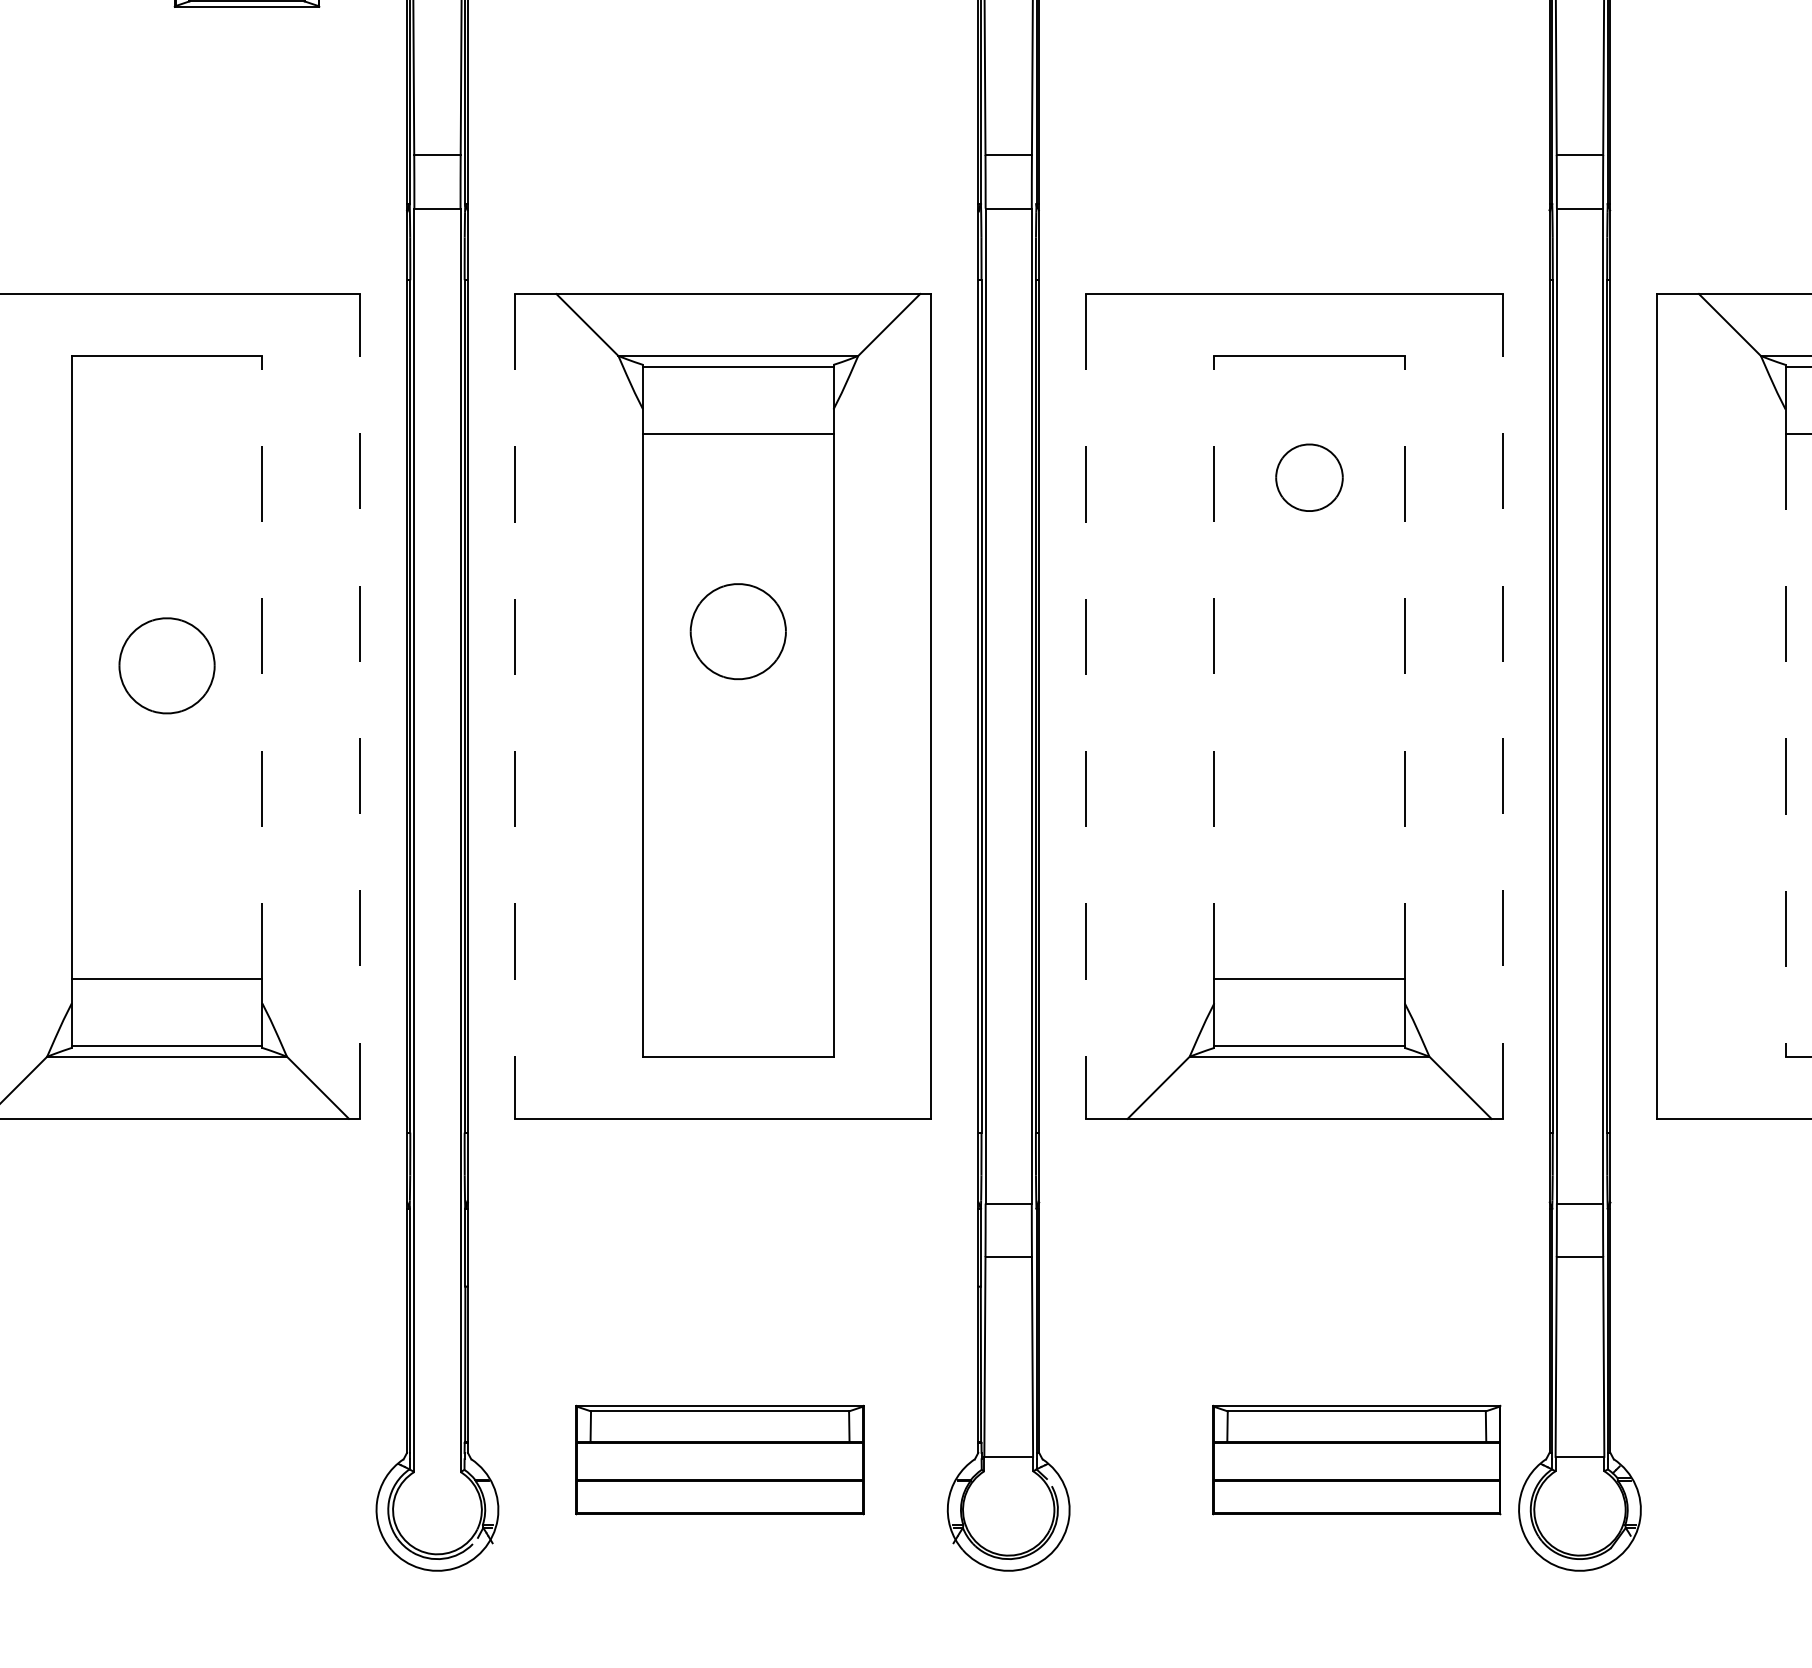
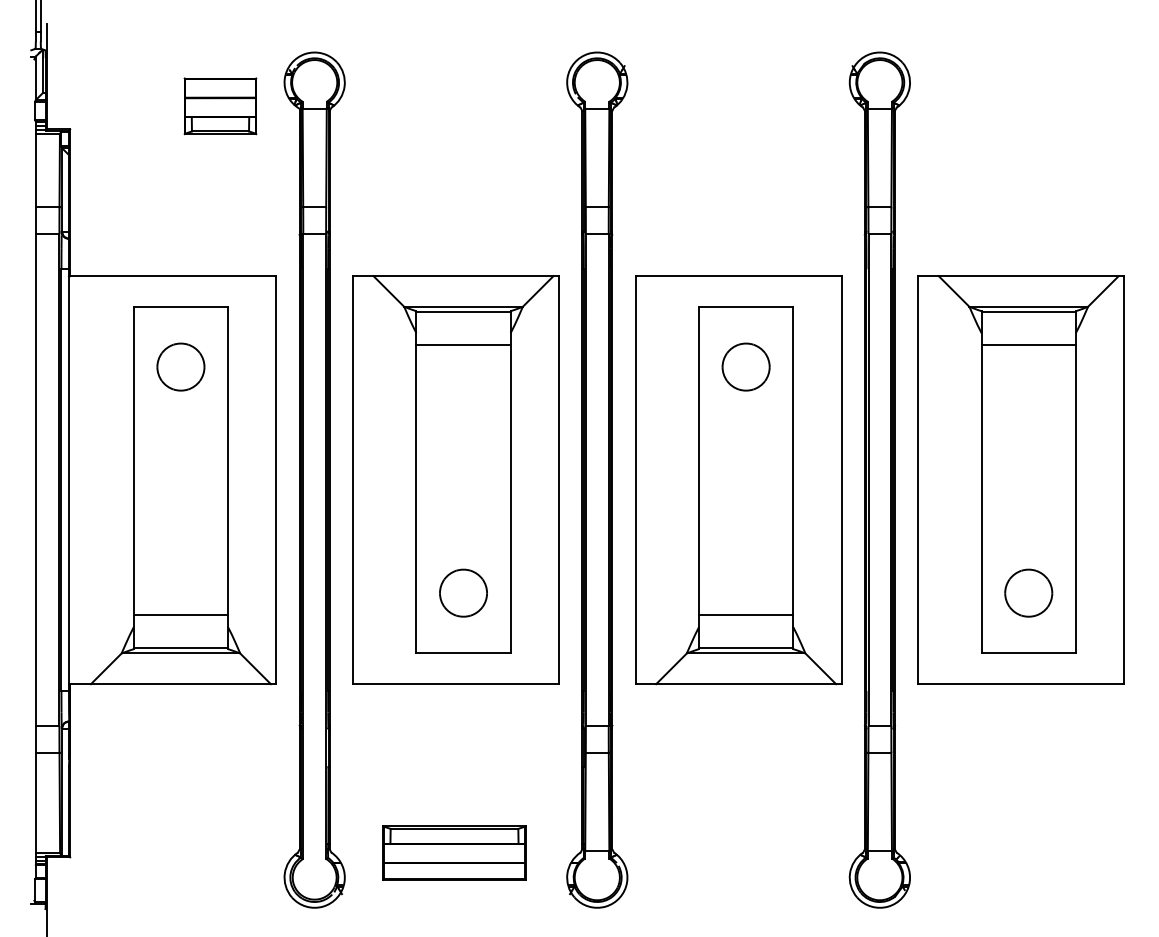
part: (1308, 476) -> (745, 366), size x1.43
part: (738, 630) -> (463, 592), moved
part: (166, 664) -> (180, 366), moved
line: (263, 666) -> (228, 460), dashed -> solid
line: (1215, 666) -> (699, 460), dashed -> solid
line: (1405, 666) -> (793, 460), dashed -> solid
line: (360, 705) -> (276, 479), dashed -> solid
line: (1502, 705) -> (841, 479), dashed -> solid
line: (513, 707) -> (352, 480), dashed -> solid
line: (1085, 707) -> (635, 480), dashed -> solid
line: (1785, 745) -> (981, 499), dashed -> solid
part: (1356, 1459) -> (769, 852), removed

